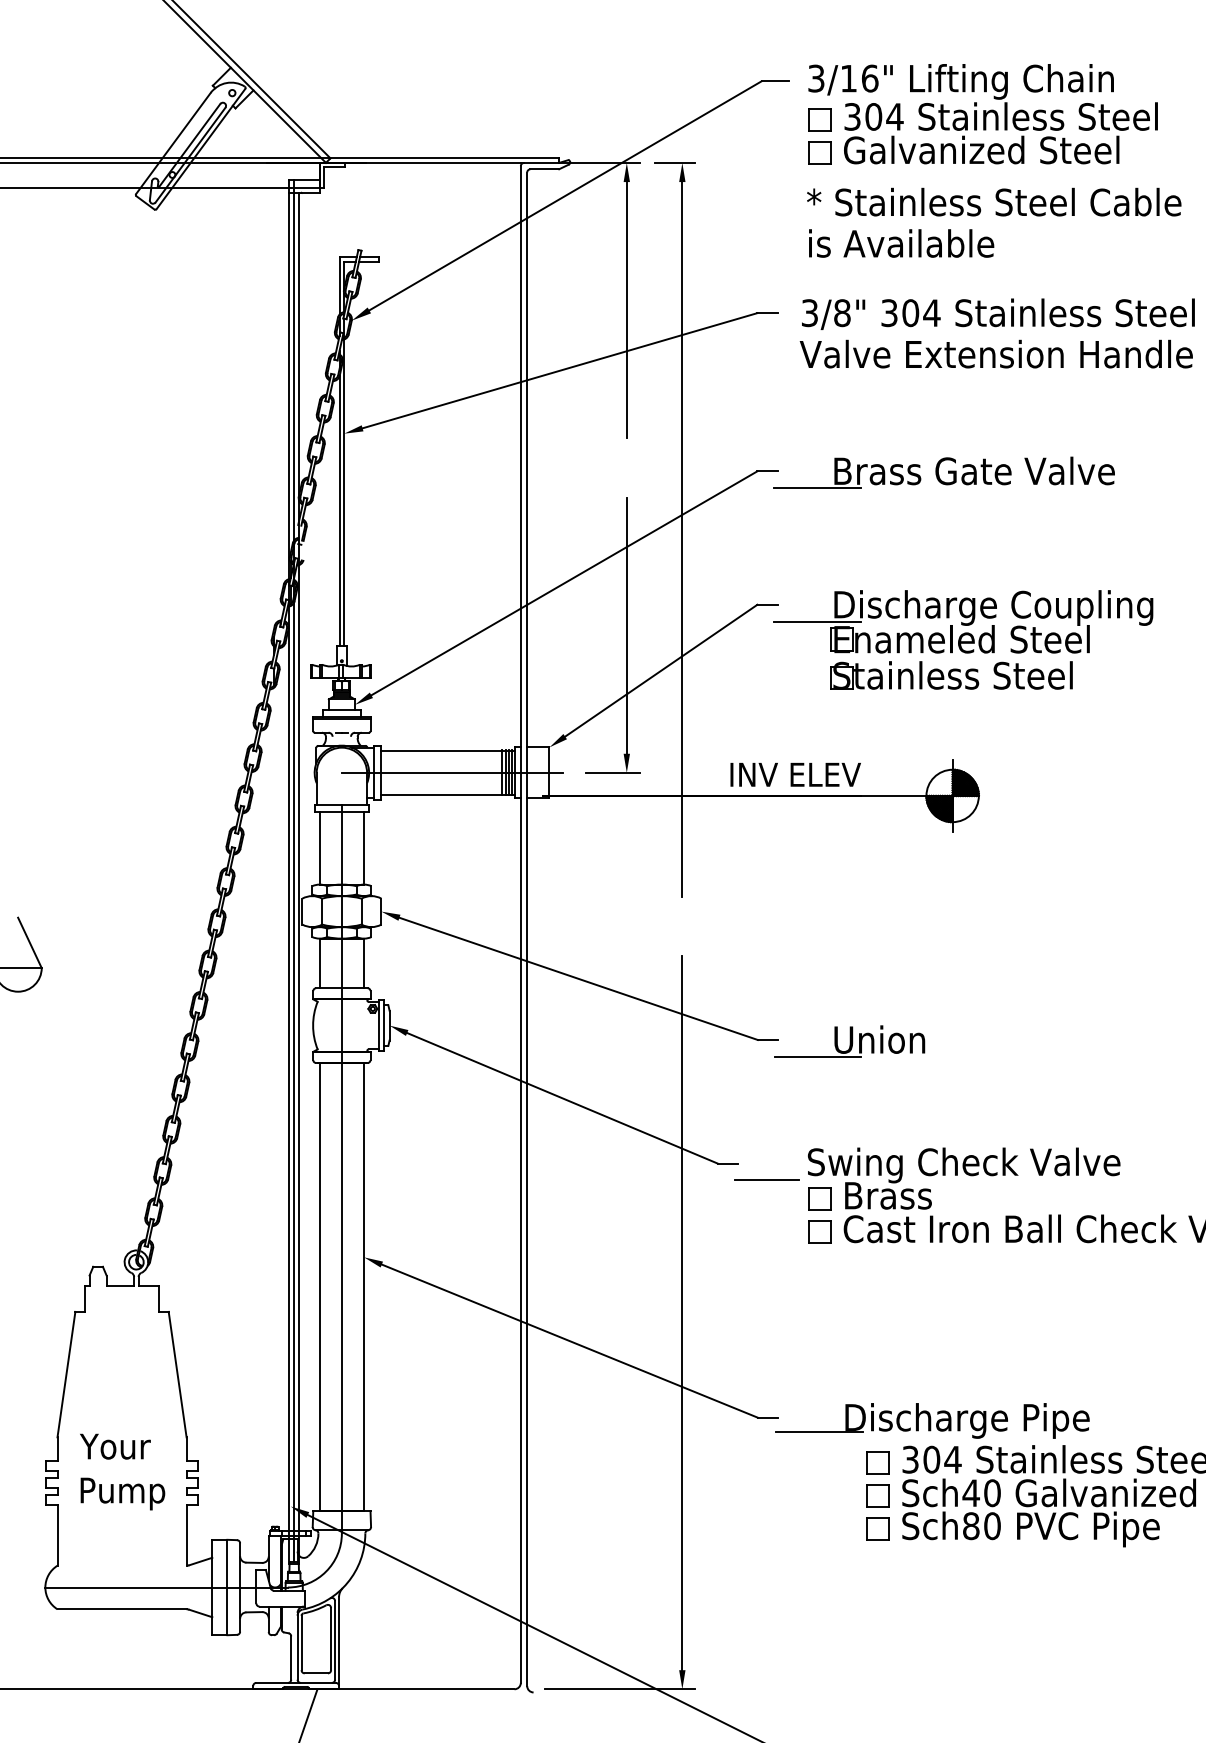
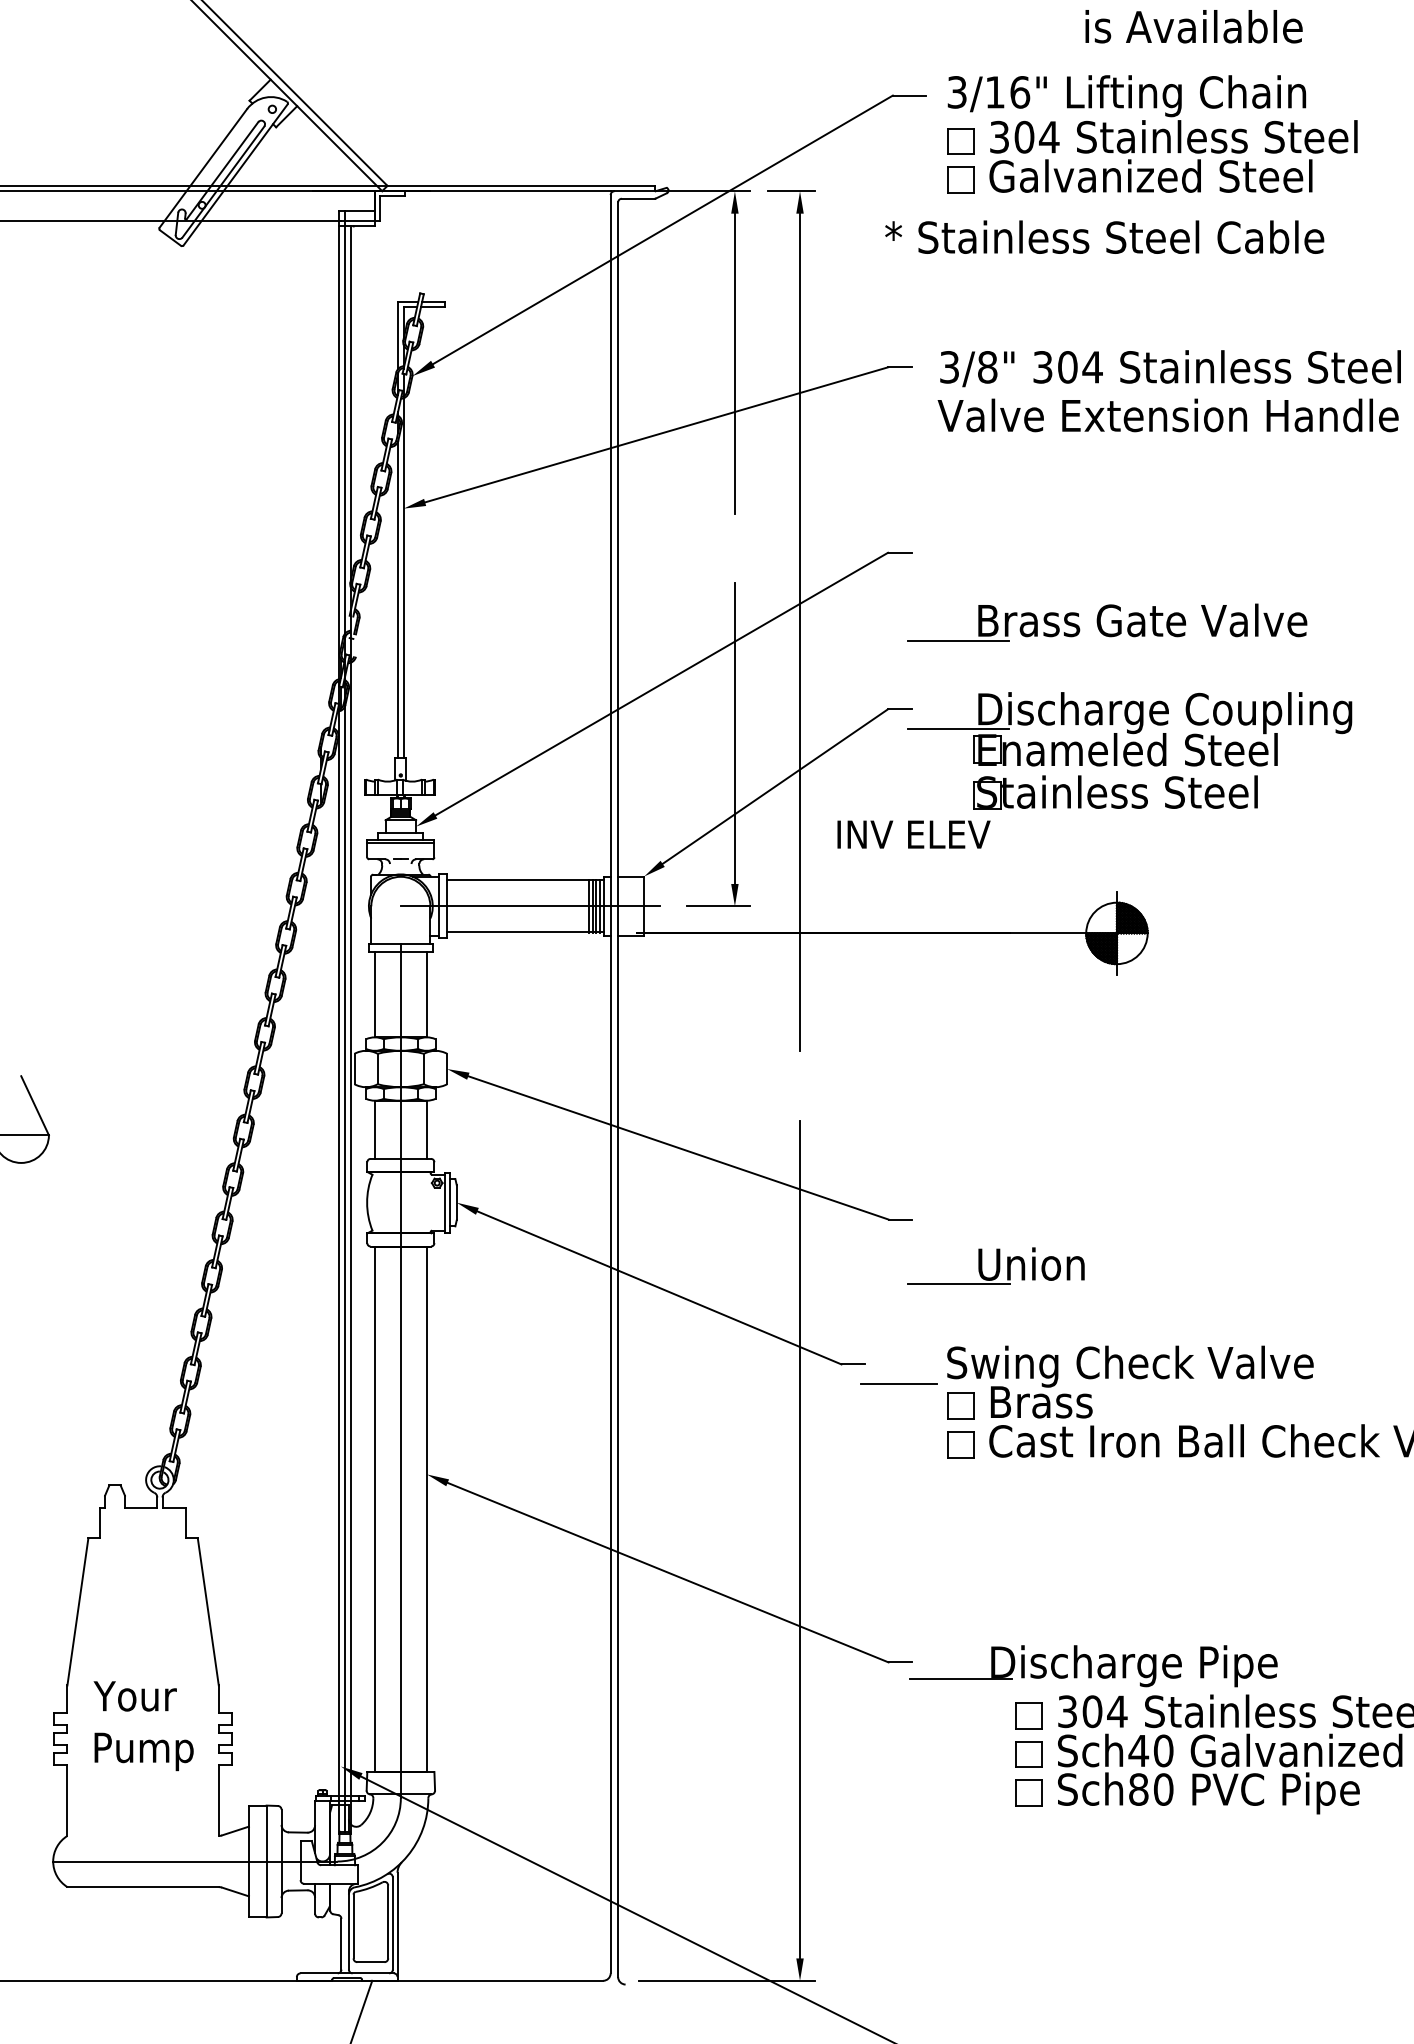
text: (994, 201) -> (1104, 236), moved
text: (901, 243) -> (1193, 26), moved
part: (944, 472) -> (1107, 622), moved
text: (795, 774) -> (913, 834), moved
part: (849, 1040) -> (995, 1265), moved

